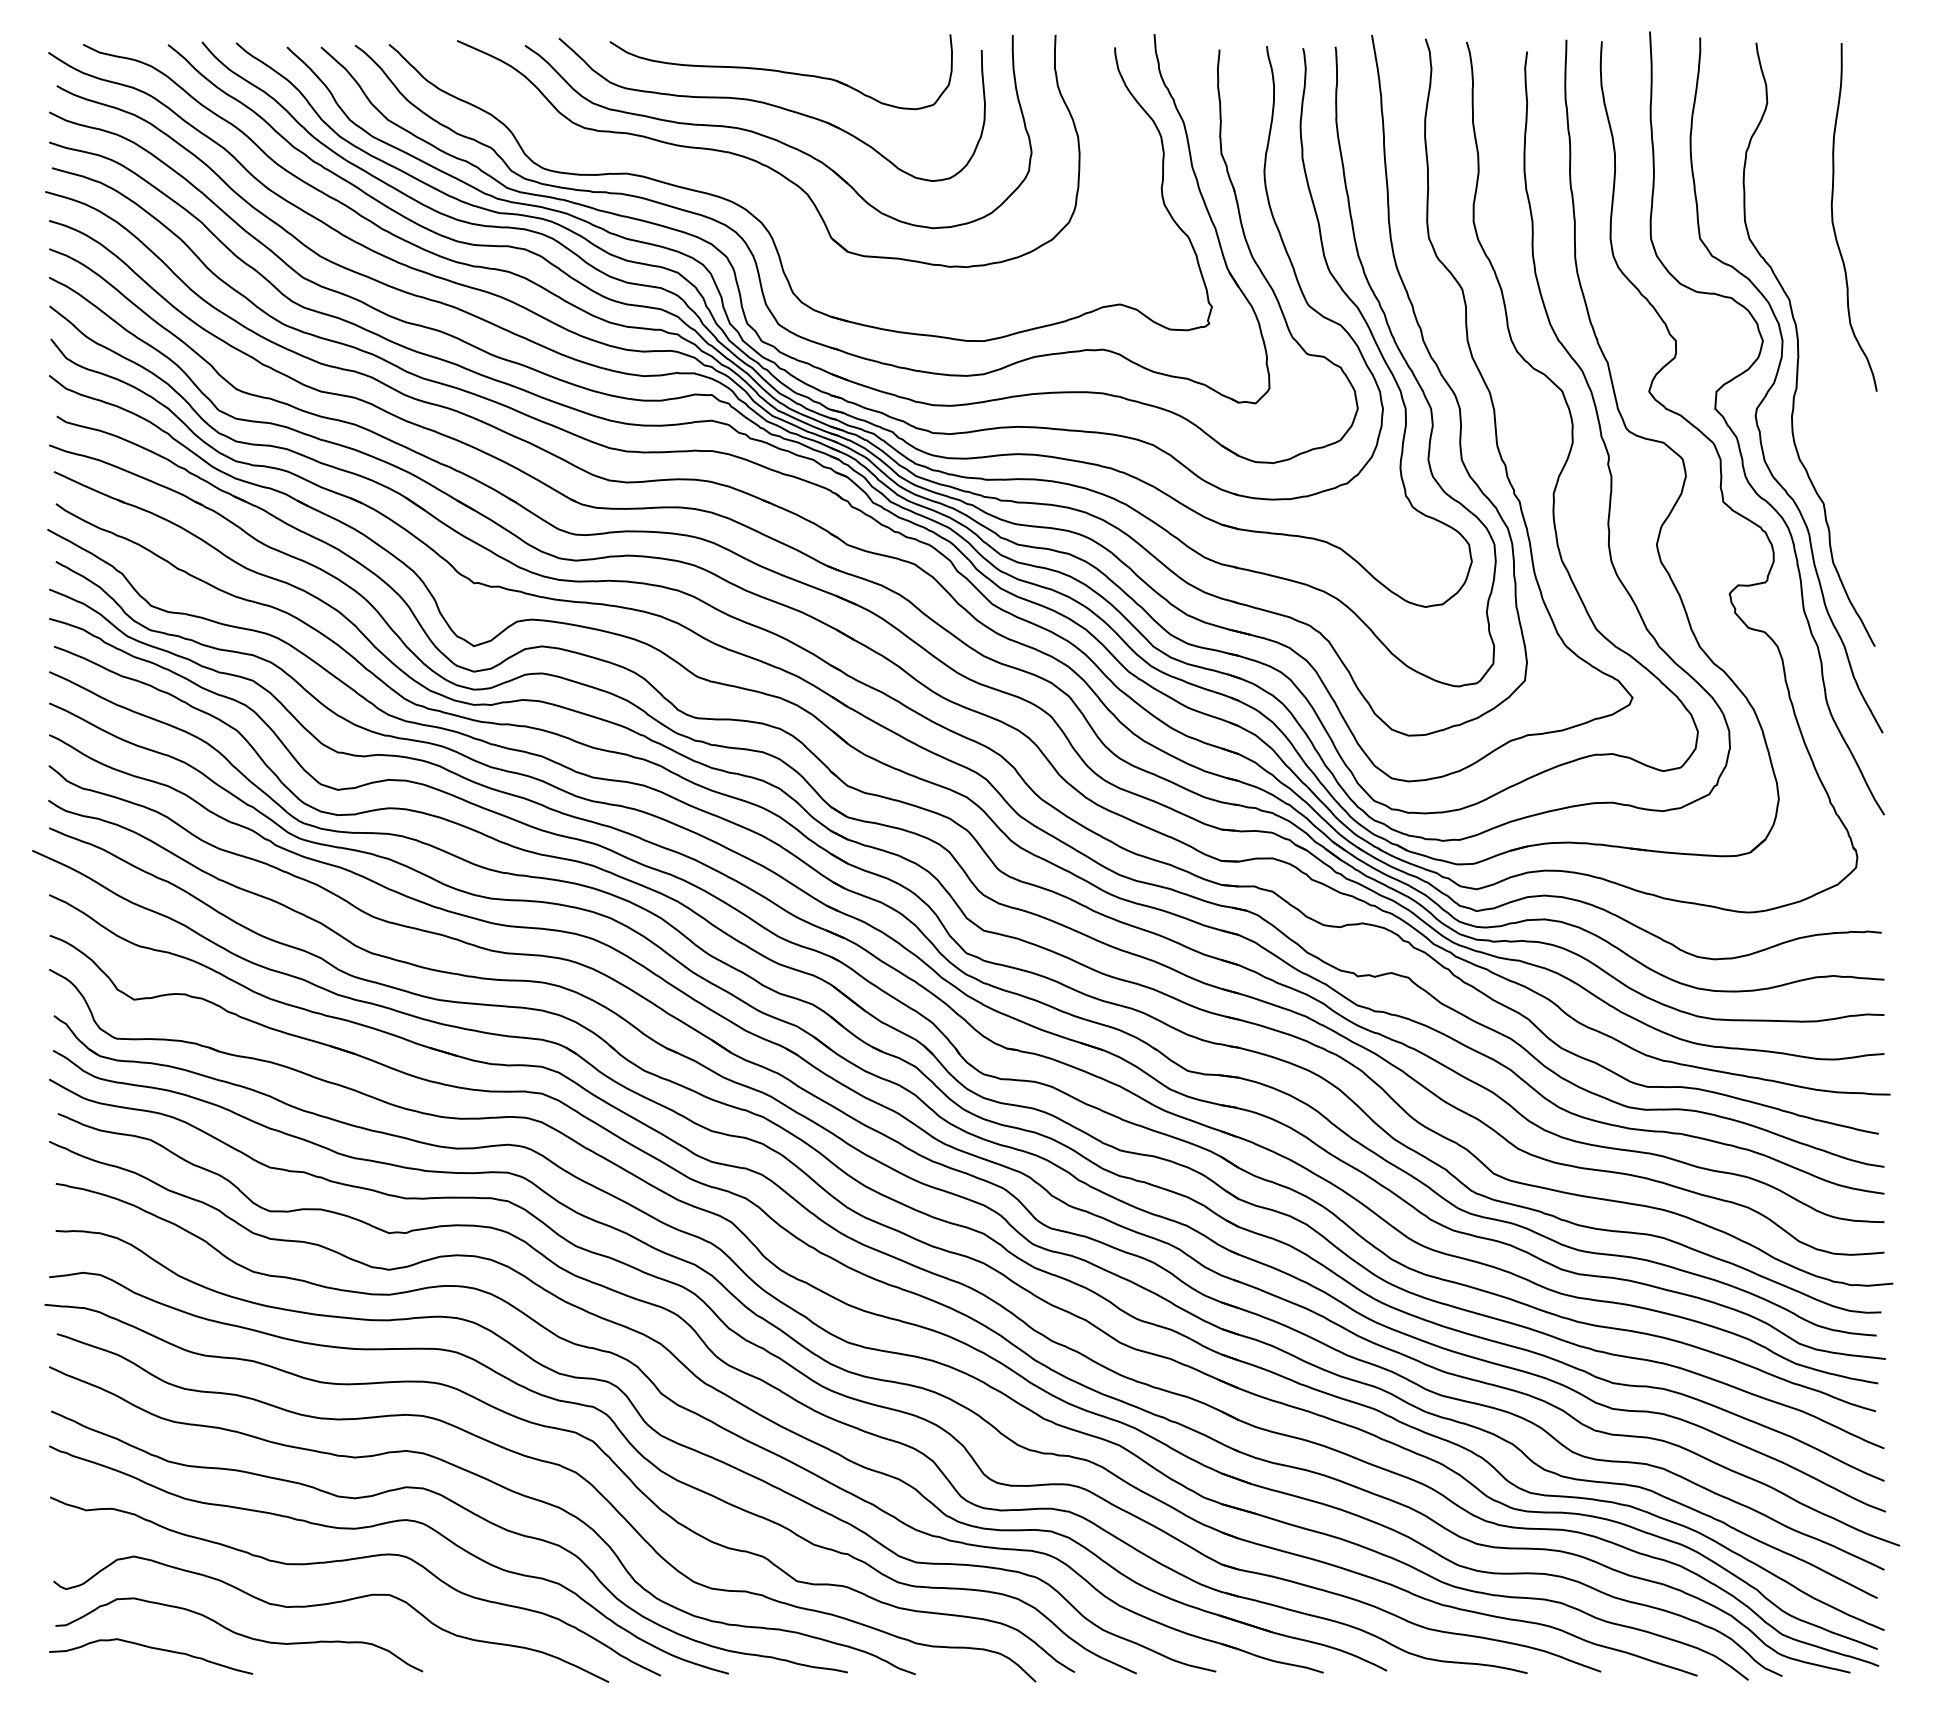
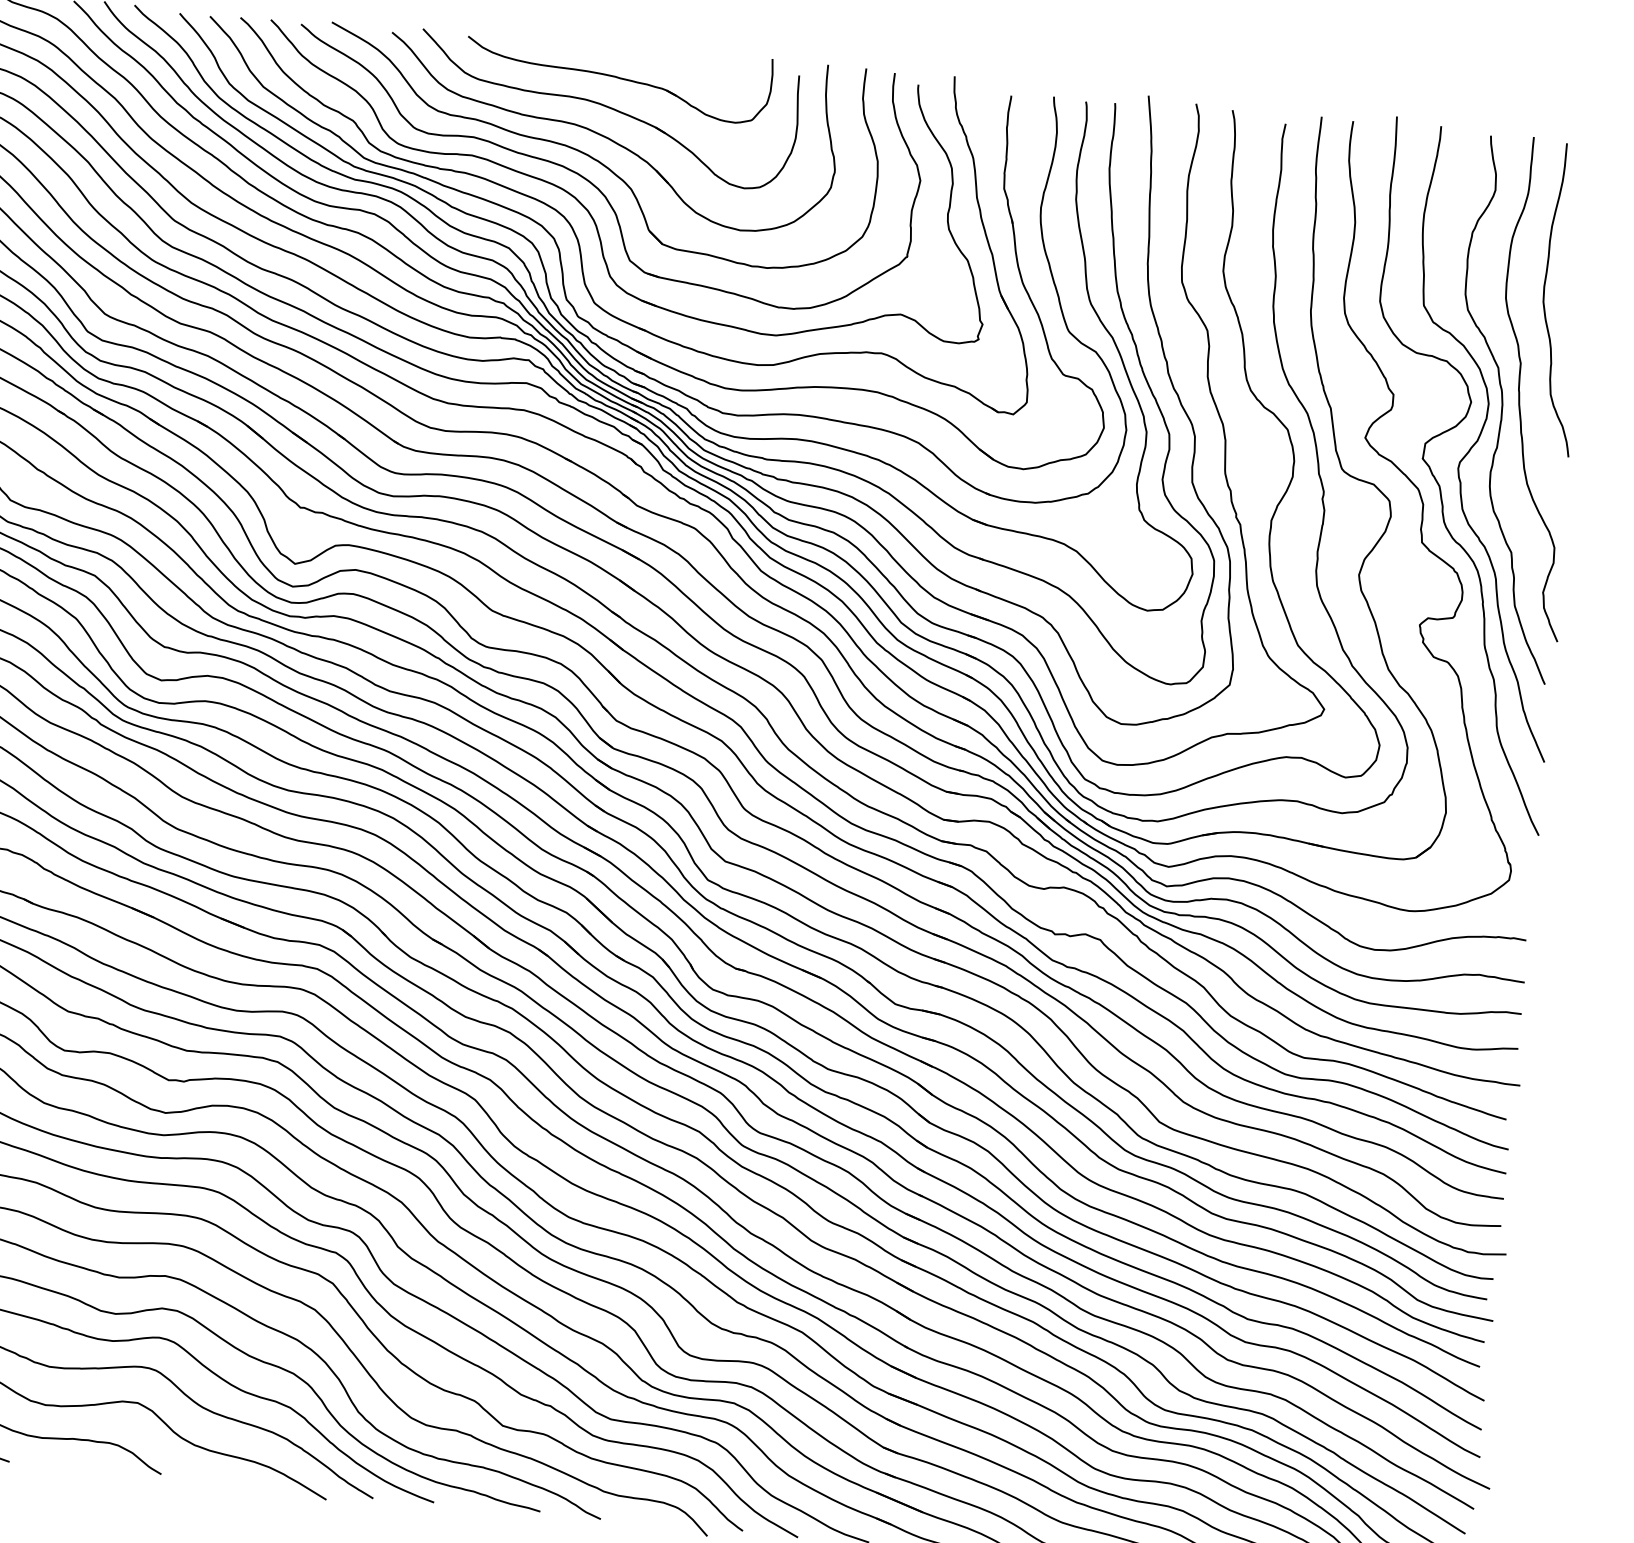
part: (762, 190) -> (591, 182), added
curve: (1815, 318) -> (1520, 386), added

